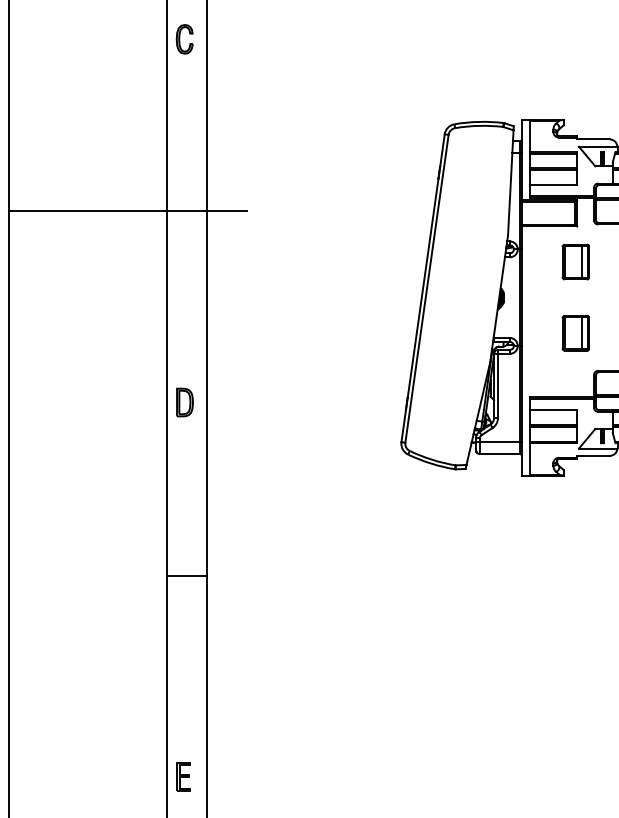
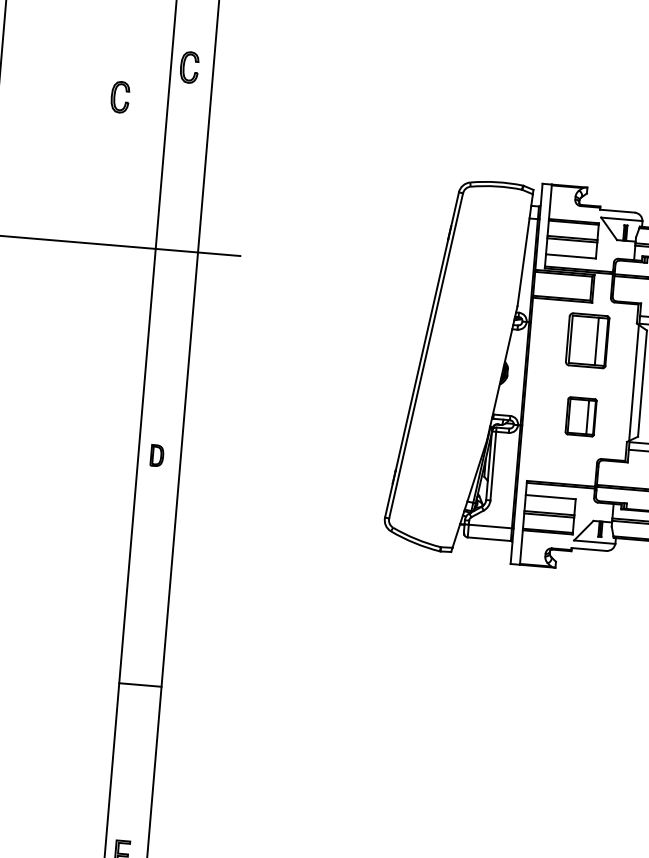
part: (122, 72) -> (120, 97), added
part: (575, 261) -> (587, 340), size x1.4
part: (184, 402) -> (156, 455), size x0.7
line: (187, 575) -> (140, 684), moved

